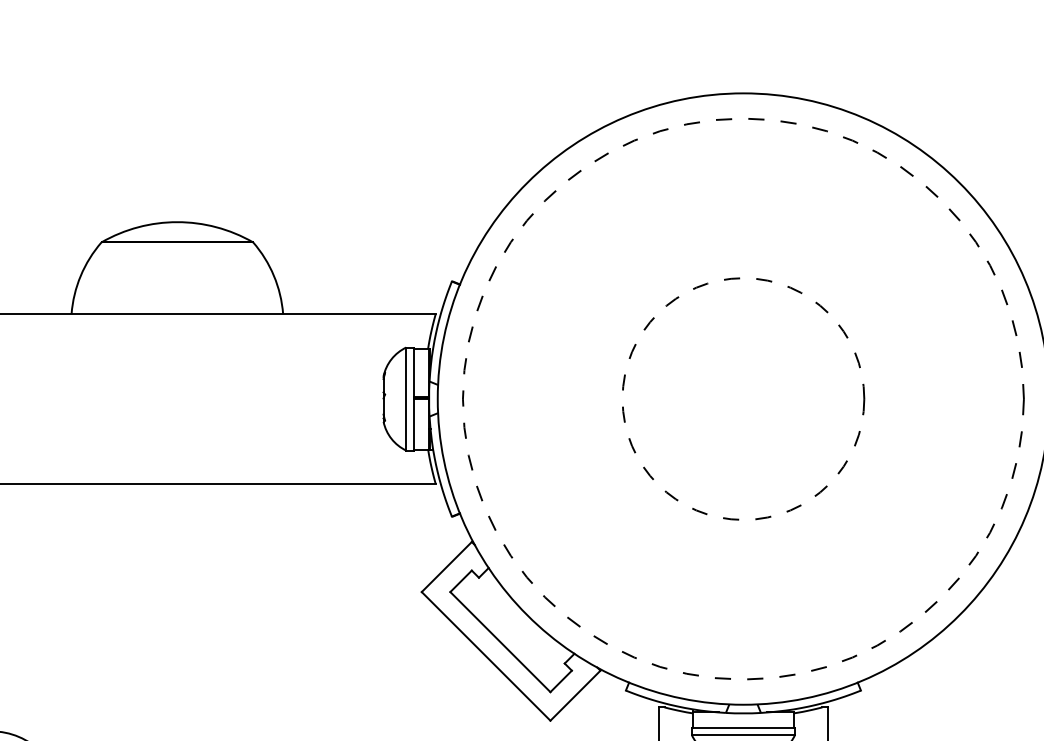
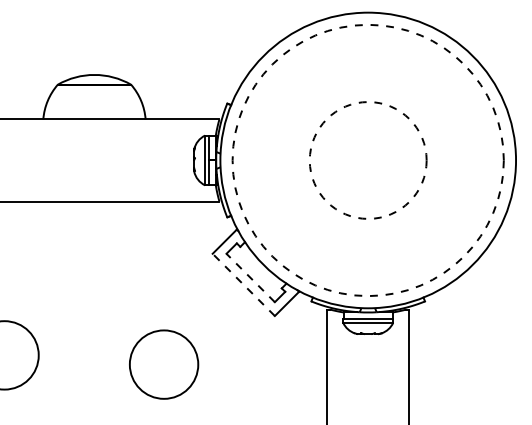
line: (499, 641) -> (250, 277), solid -> dashed
line: (485, 655) -> (243, 284), solid -> dashed

